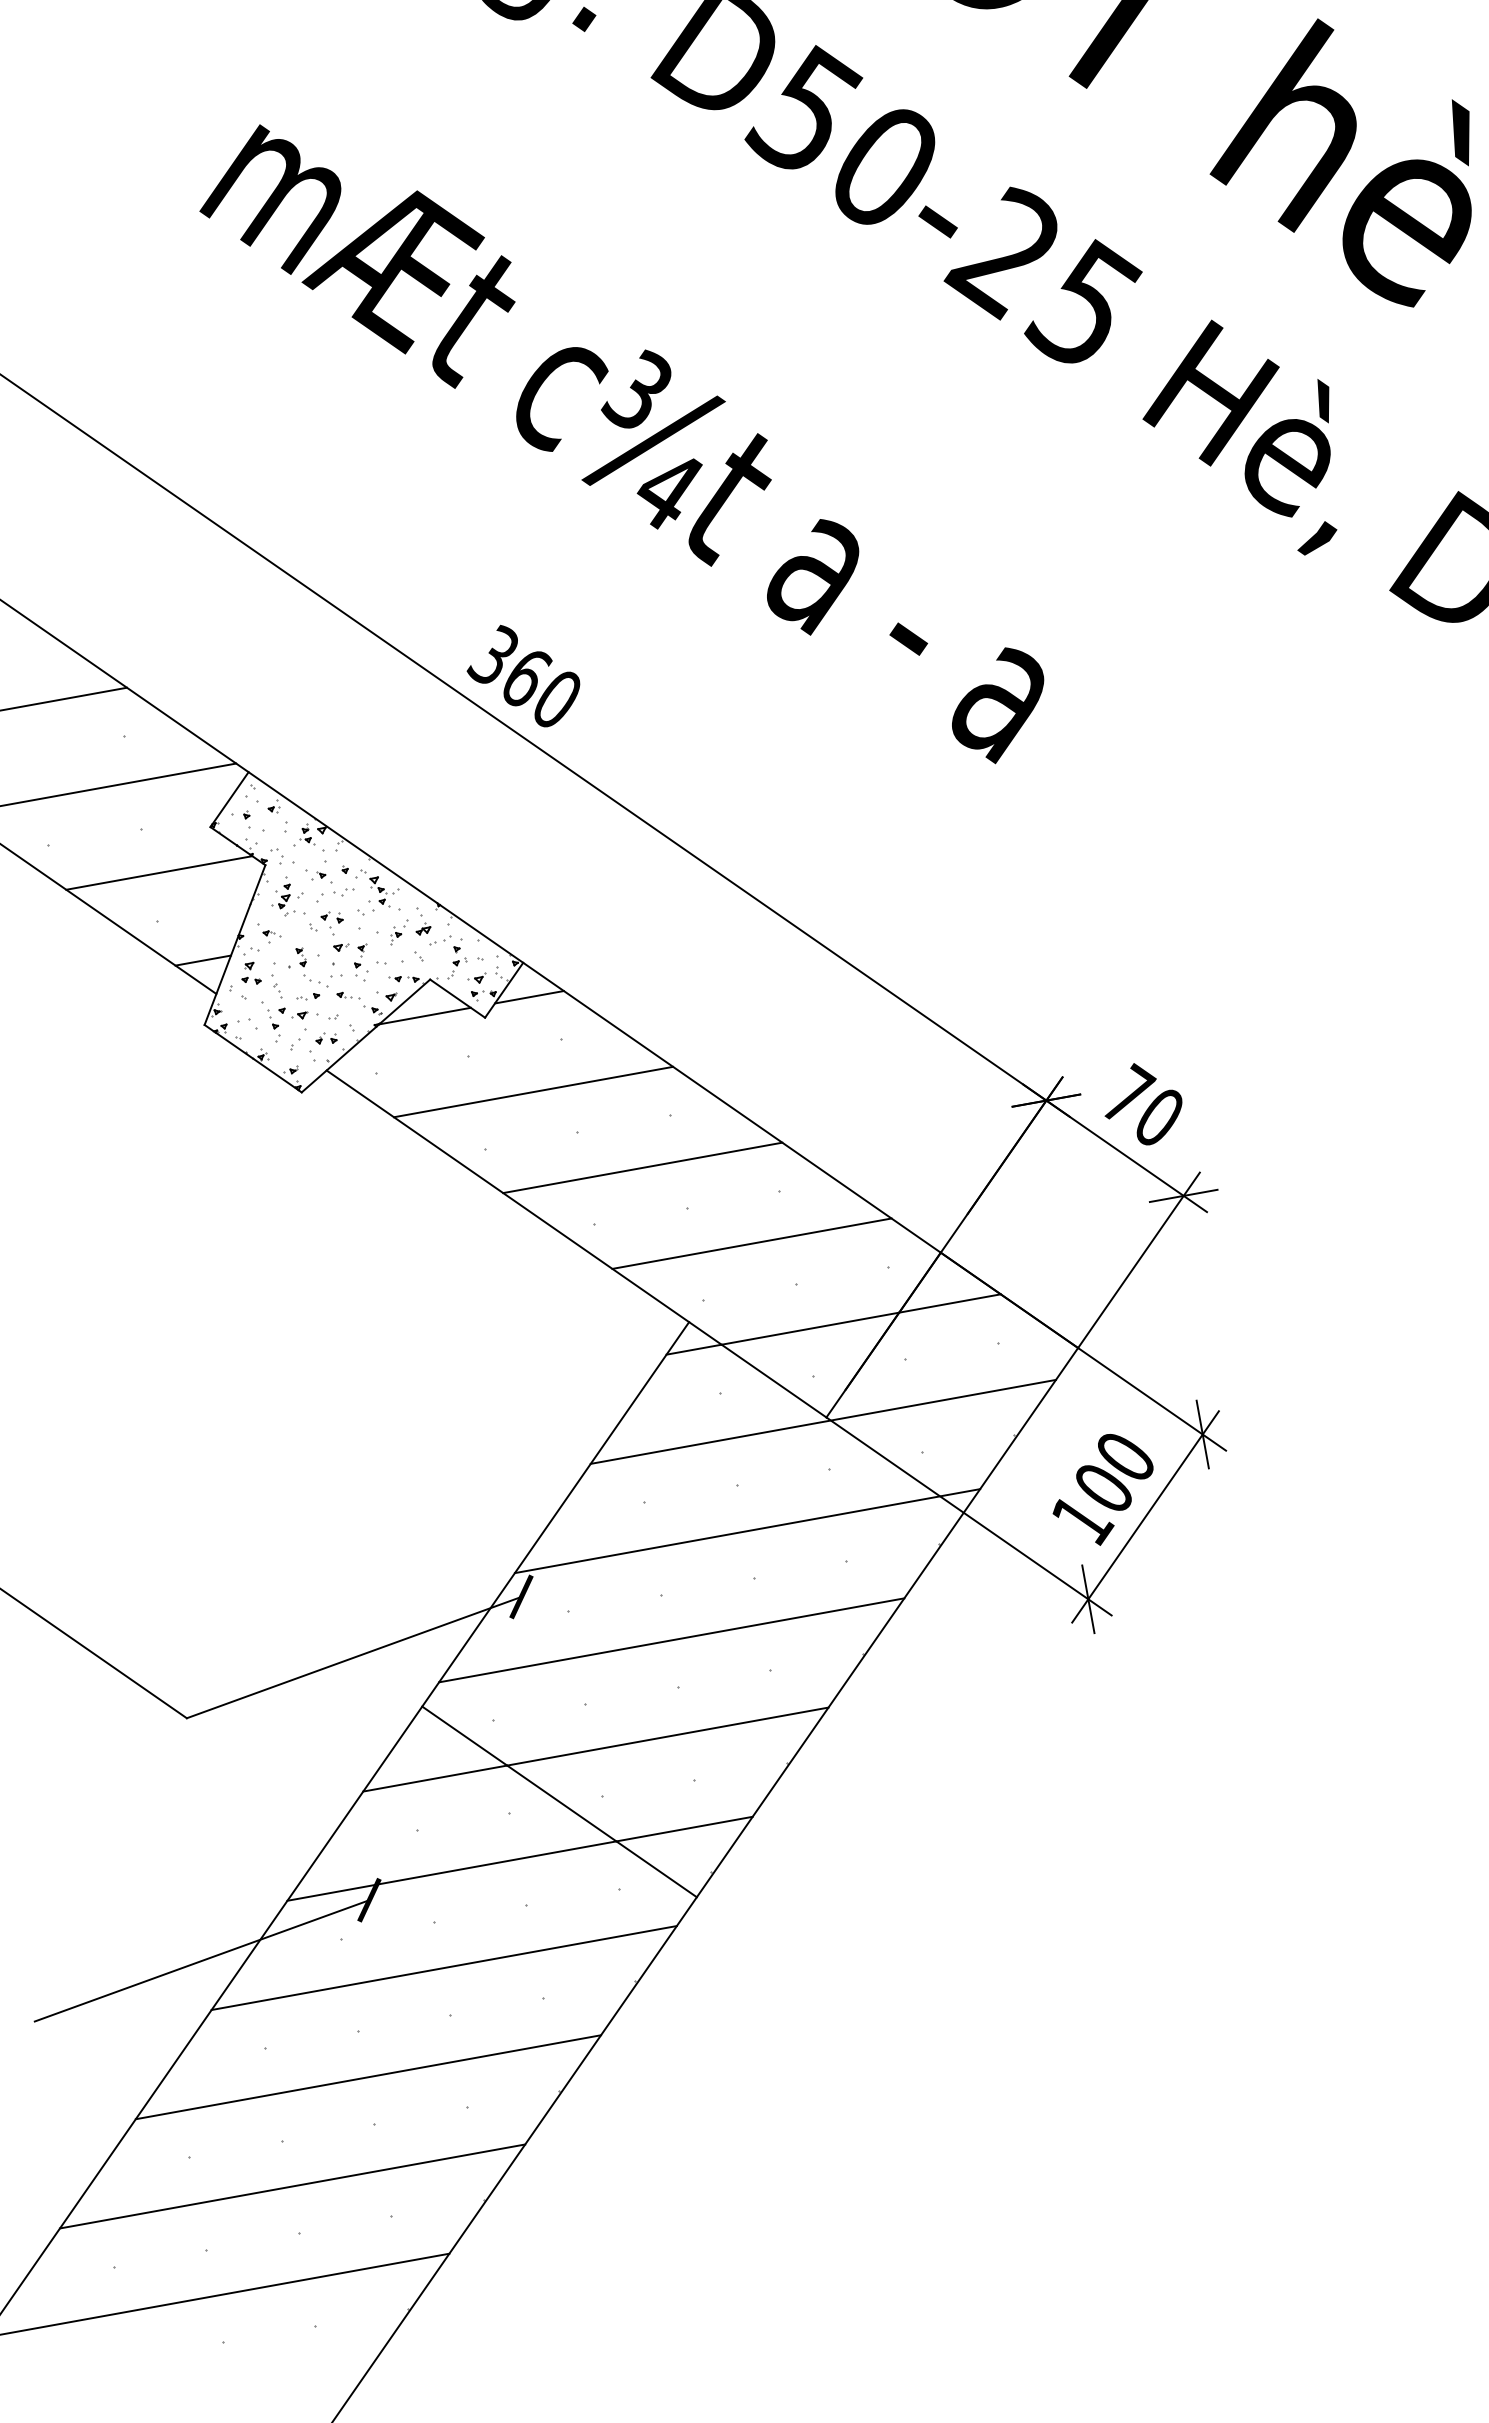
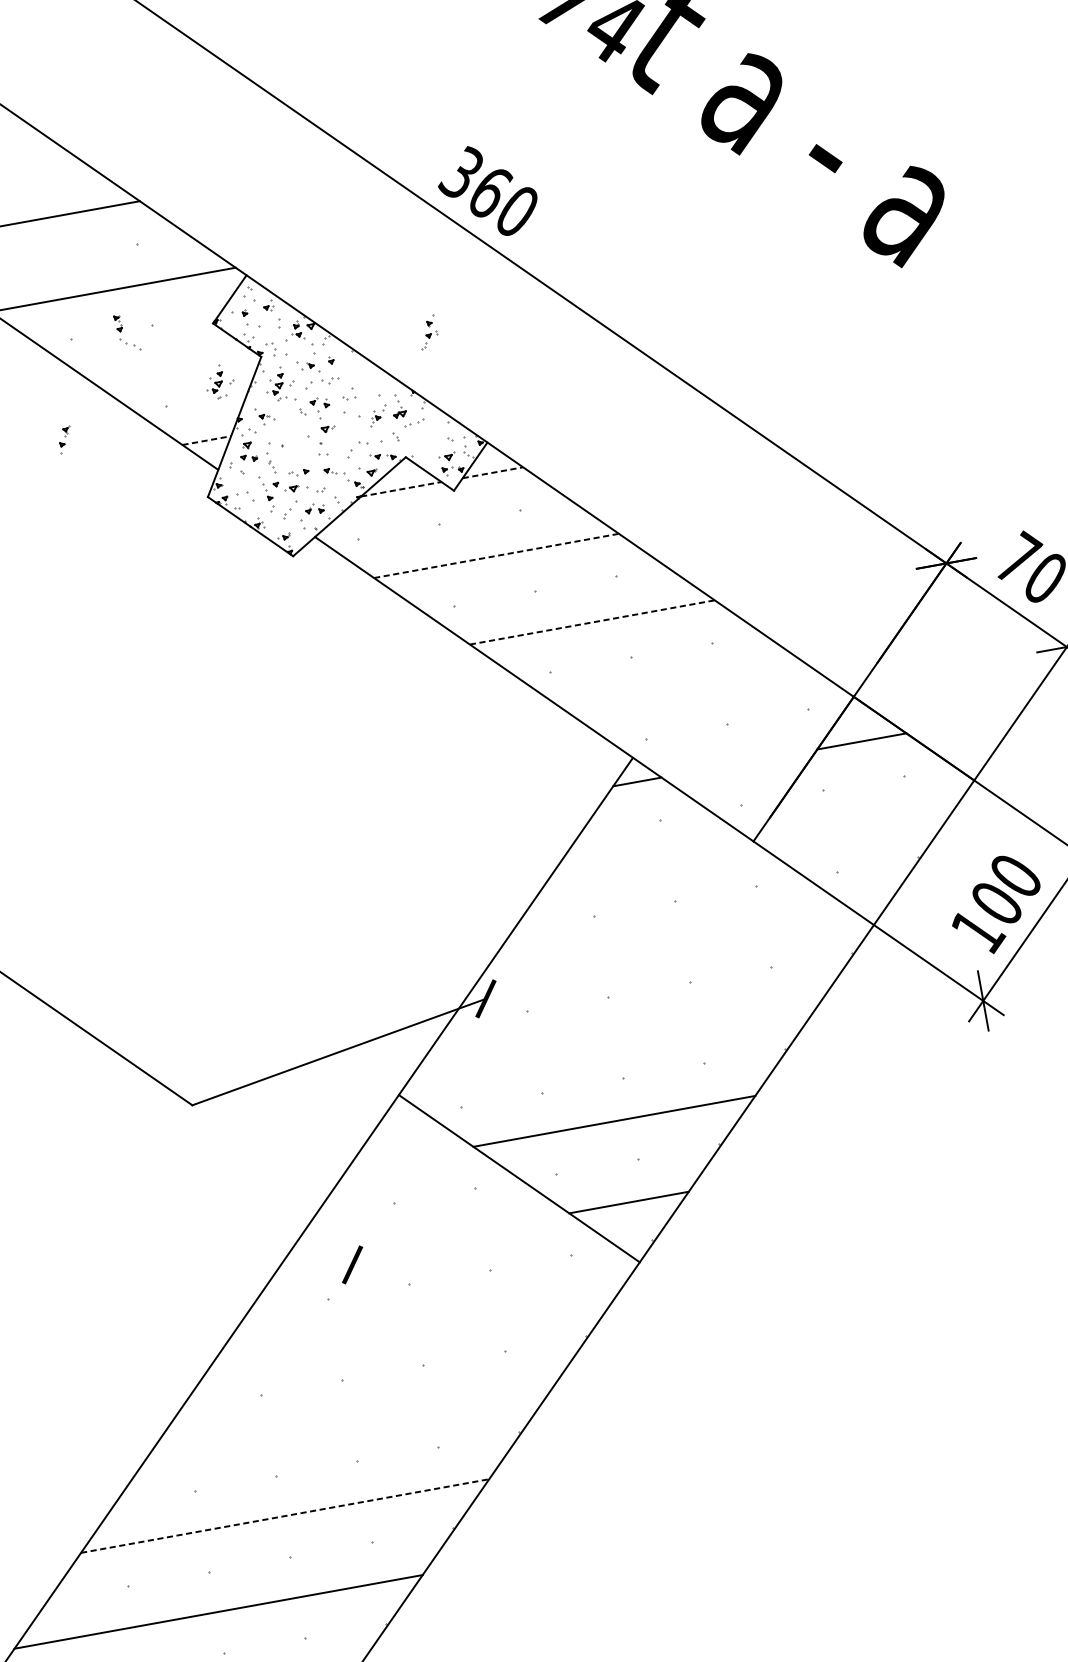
line: (159, 872) -> (168, 363), removed
part: (377, 888) -> (359, 377), removed
part: (218, 894) -> (220, 382), added
part: (457, 958) -> (429, 331), moved
part: (360, 959) -> (64, 439), moved
line: (203, 960) -> (206, 440), solid -> dashed
part: (305, 965) -> (121, 330), moved
line: (529, 997) -> (492, 472), solid -> dashed
line: (425, 1016) -> (401, 489), solid -> dashed
line: (533, 1092) -> (496, 556), solid -> dashed
line: (642, 1167) -> (592, 622), solid -> dashed
line: (751, 1243) -> (687, 688), removed
line: (810, 1328) -> (739, 763), removed
line: (822, 1421) -> (750, 844), removed
line: (747, 1531) -> (684, 941), removed
line: (671, 1640) -> (617, 1037), removed
line: (435, 1778) -> (410, 1158), removed
line: (451, 1870) -> (424, 1238), removed
line: (201, 1960) -> (205, 1317), removed
line: (443, 1968) -> (417, 1324), removed
line: (368, 2077) -> (351, 1420), removed
line: (293, 2186) -> (285, 1516), solid -> dashed

